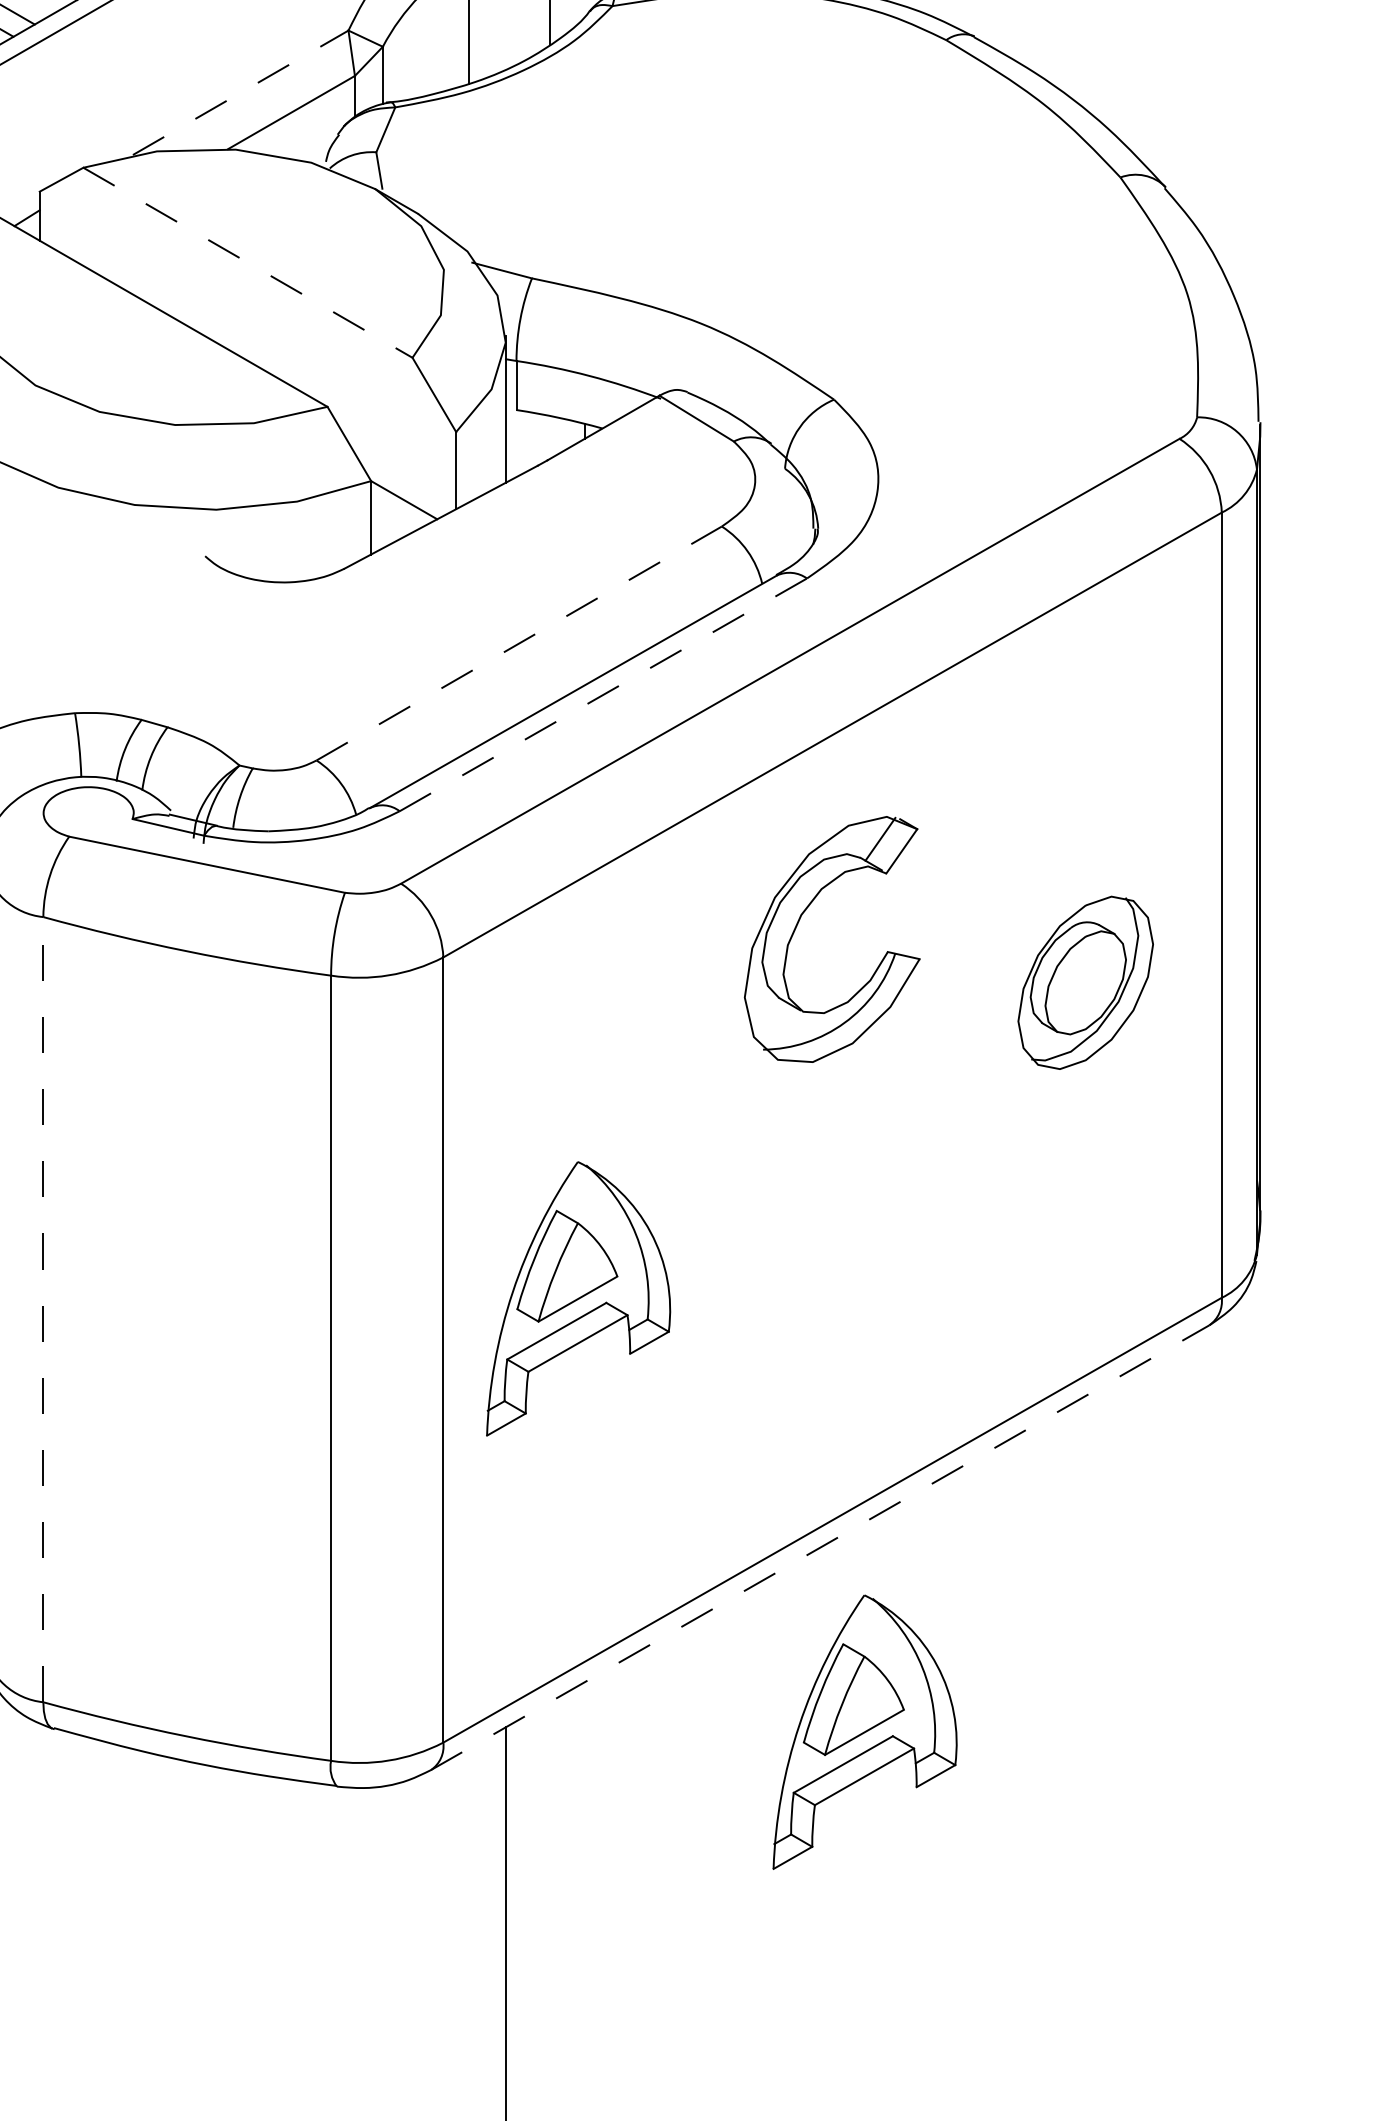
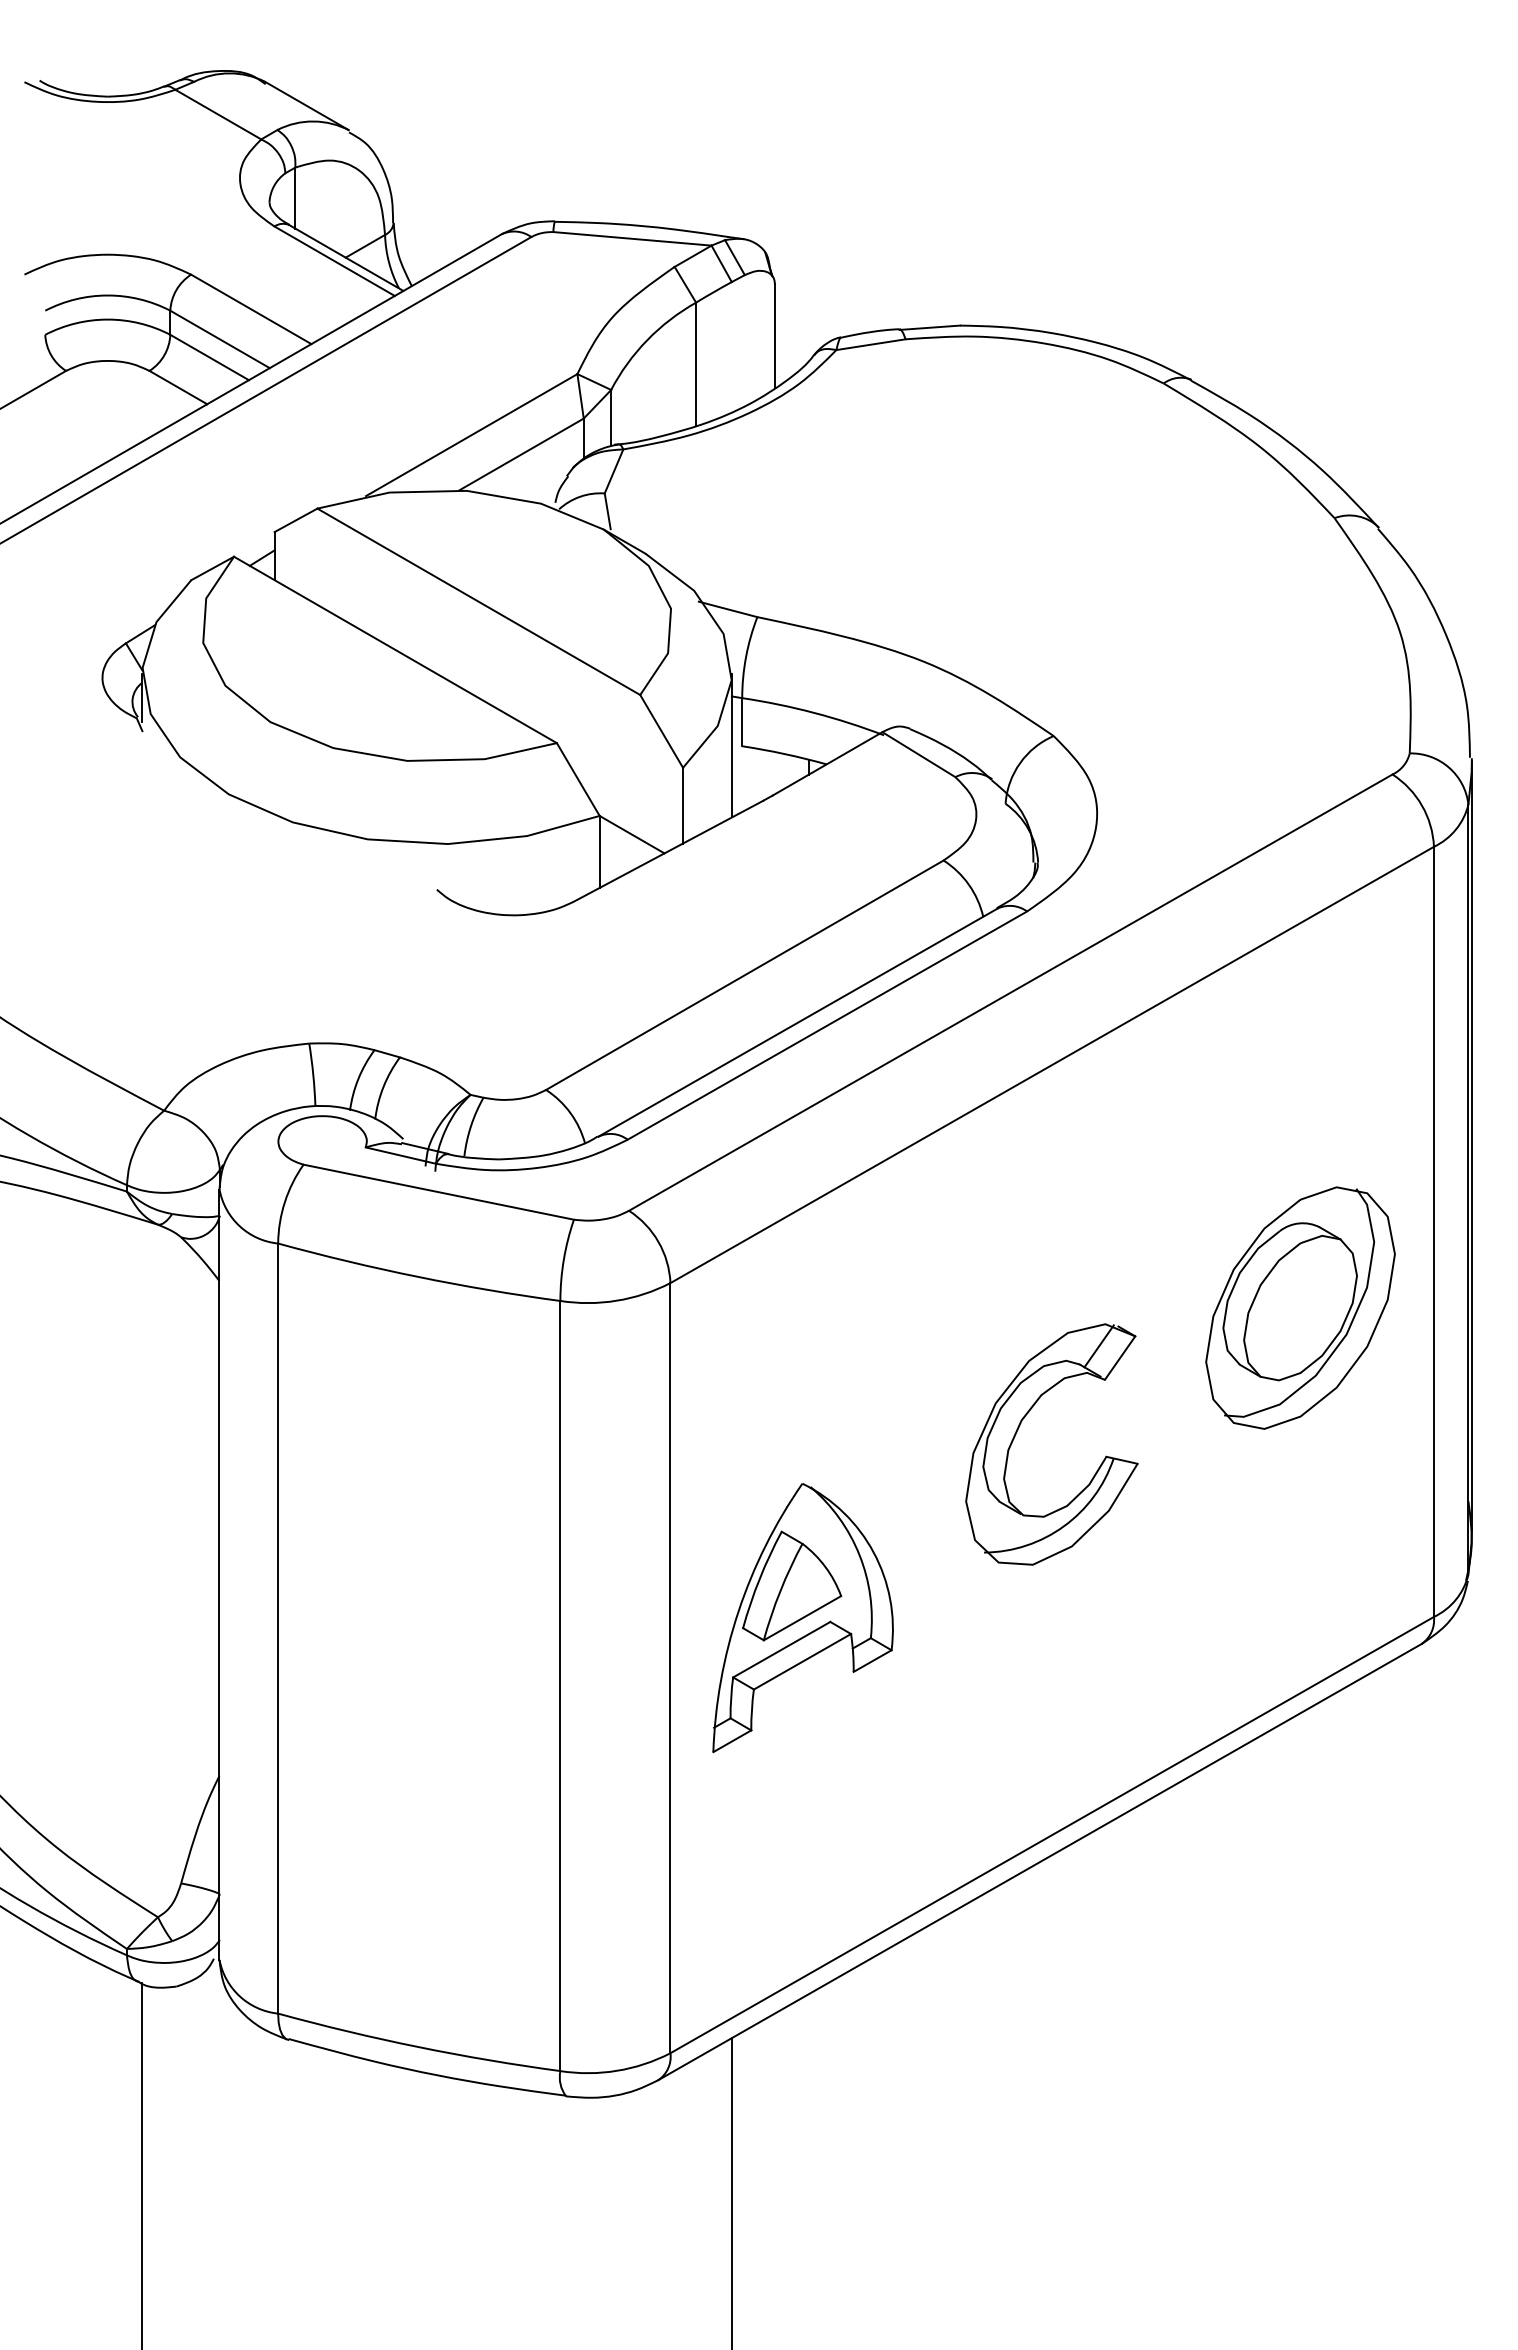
line: (241, 92) -> (472, 434), dashed -> solid
line: (248, 263) -> (479, 602), dashed -> solid
line: (519, 642) -> (745, 974), dashed -> solid
line: (603, 694) -> (827, 1025), dashed -> solid
part: (798, 925) -> (1018, 1430), moved
part: (1085, 982) -> (1300, 1307), size x1.43
line: (43, 1309) -> (278, 1628), dashed -> solid
line: (820, 1548) -> (1040, 1862), dashed -> solid
part: (864, 1732) -> (1083, 2043), removed

